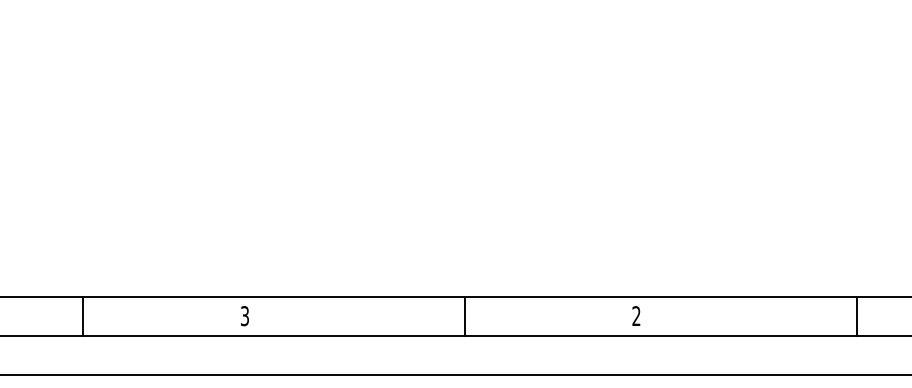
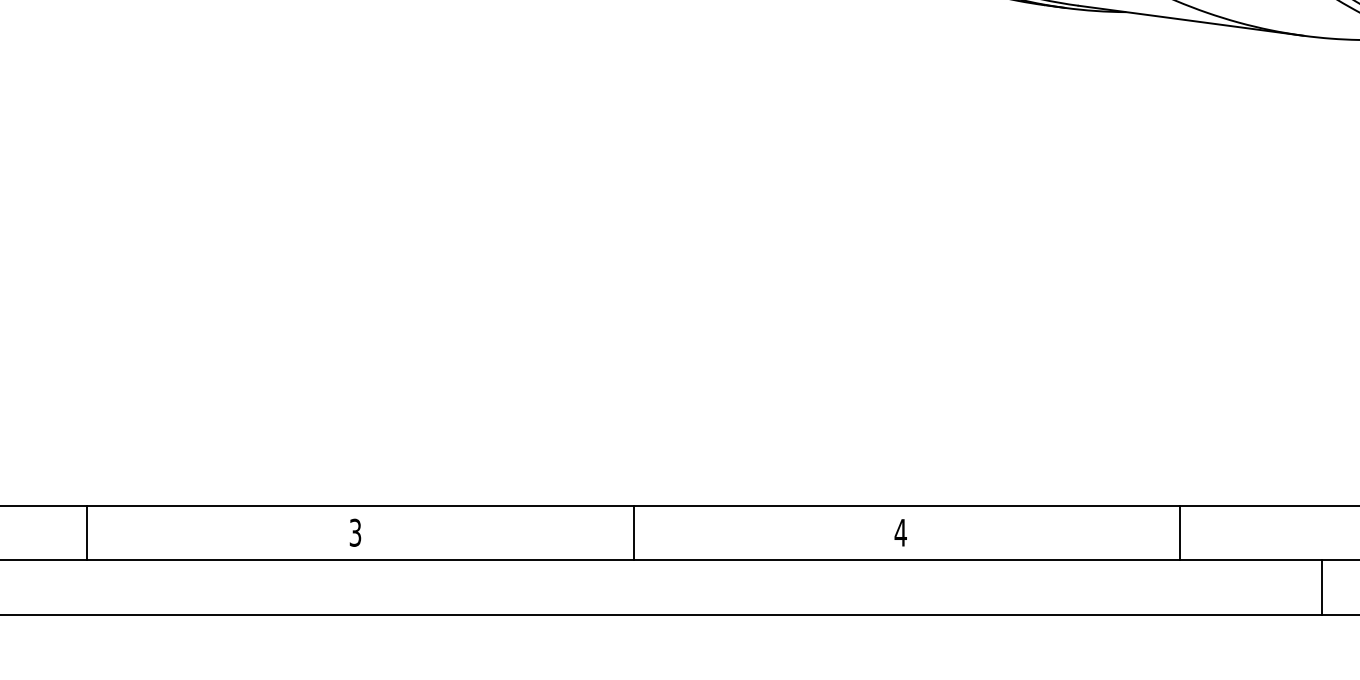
line: (82, 315) -> (87, 532), moved
line: (464, 315) -> (633, 532), moved
text: (636, 315) -> (900, 532), 2 -> 4
line: (856, 315) -> (1179, 532), moved

